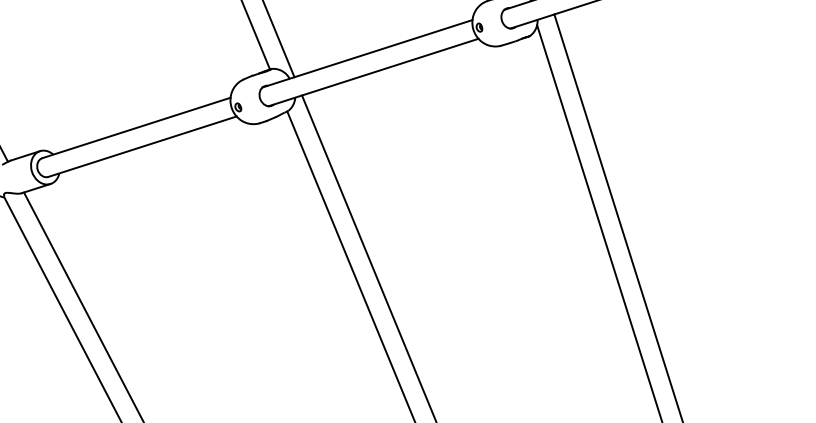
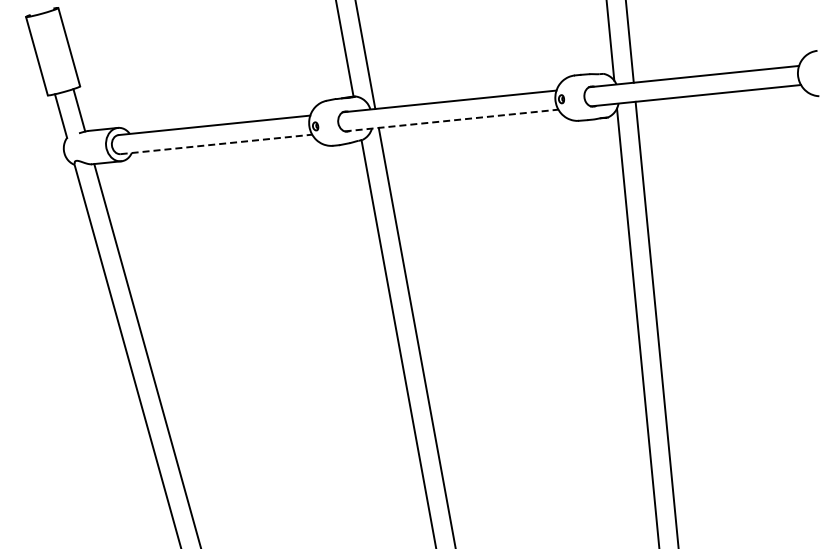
line: (374, 72) -> (452, 120), solid -> dashed
line: (142, 146) -> (216, 144), solid -> dashed

